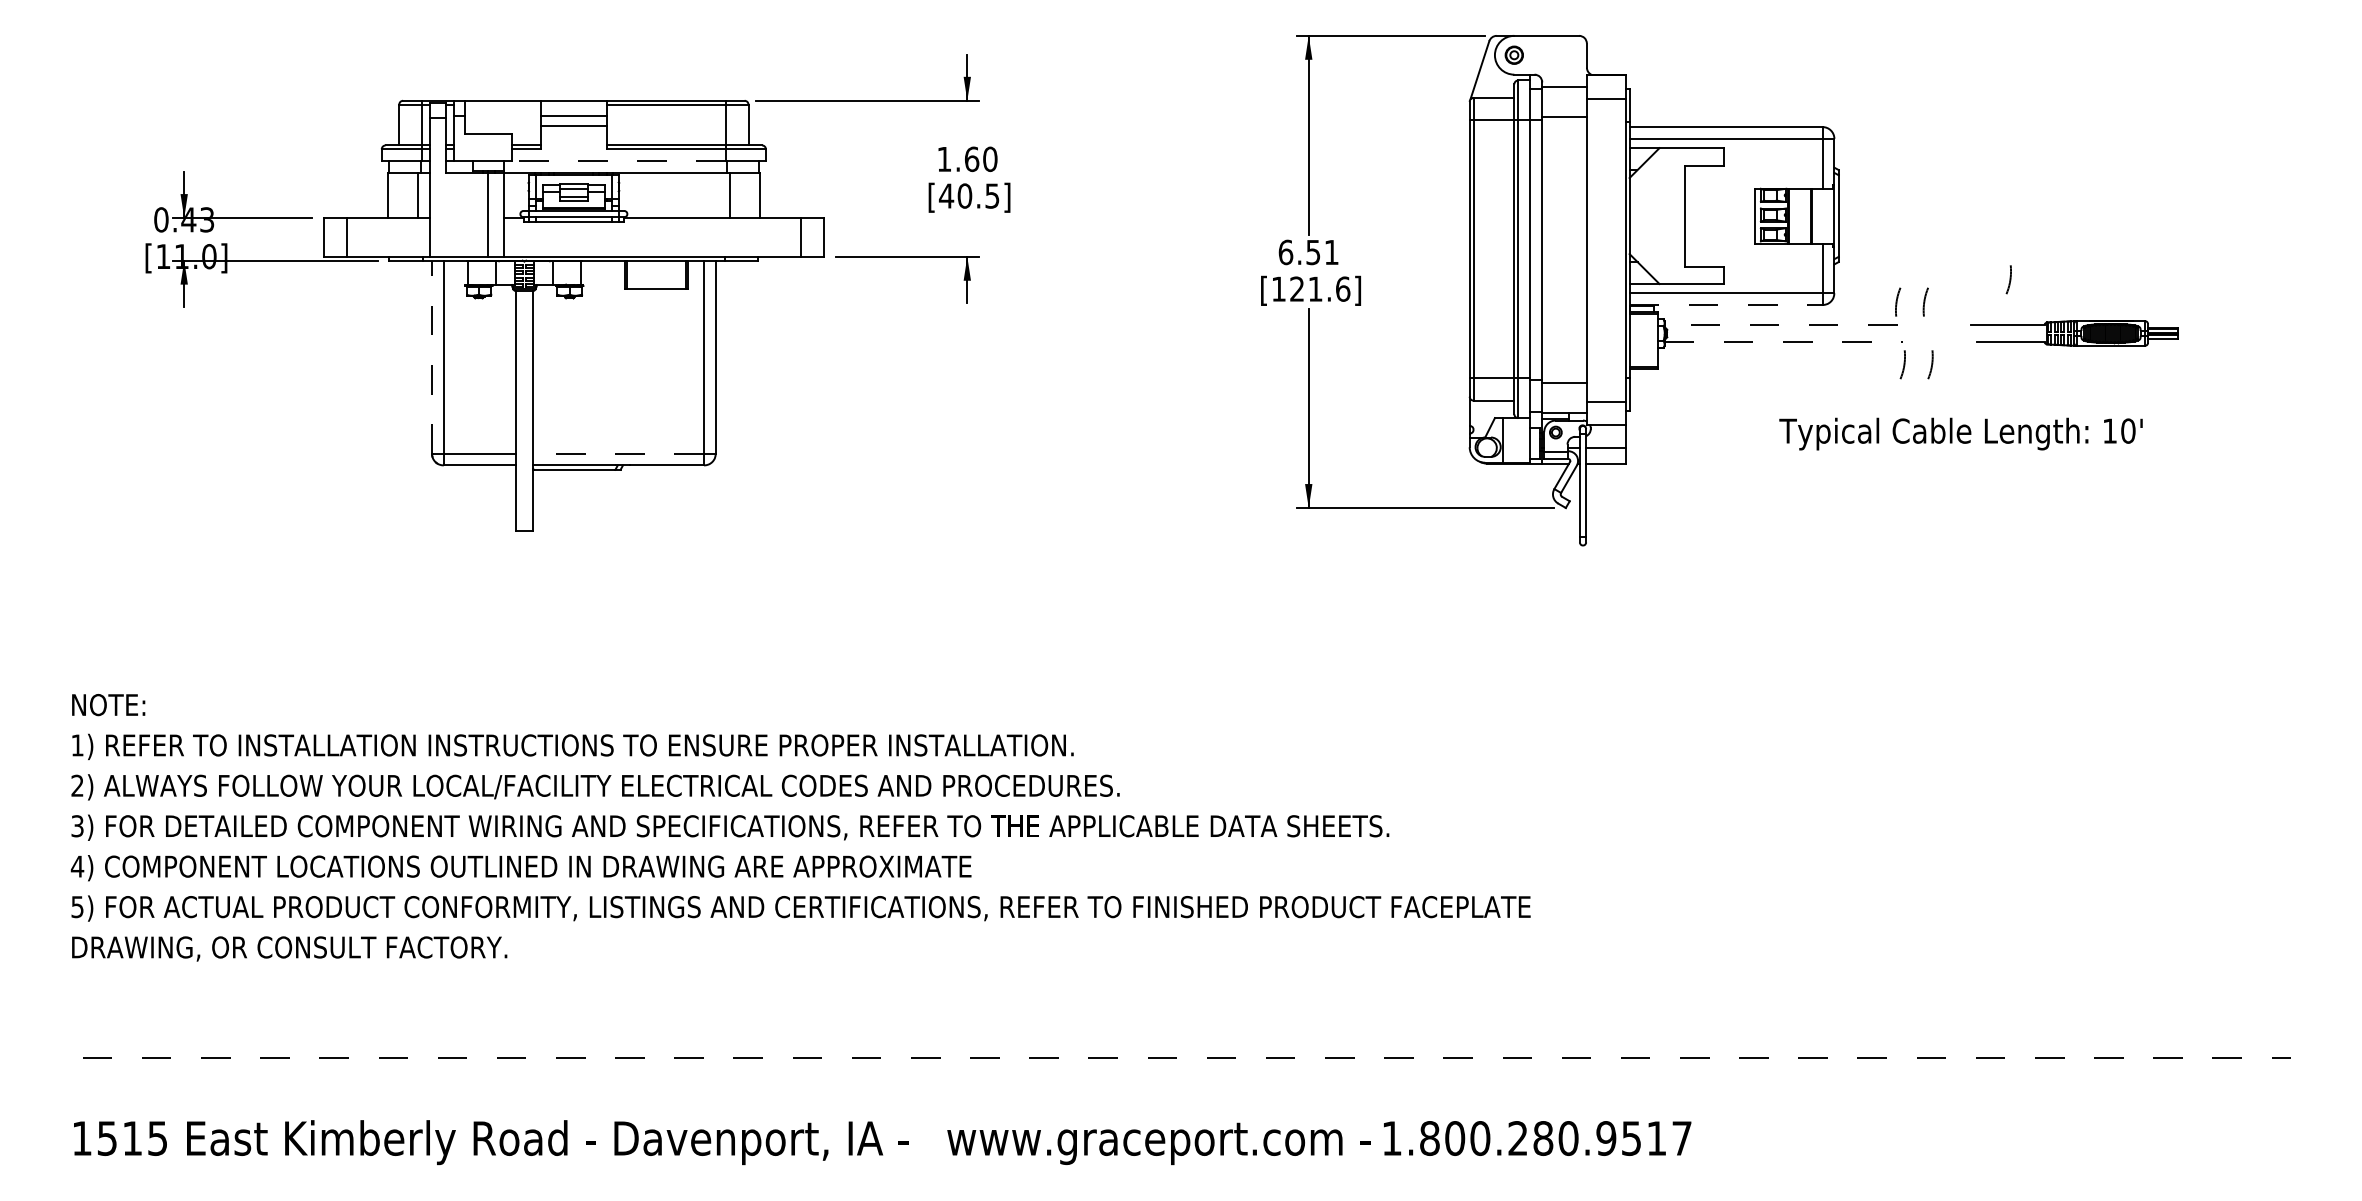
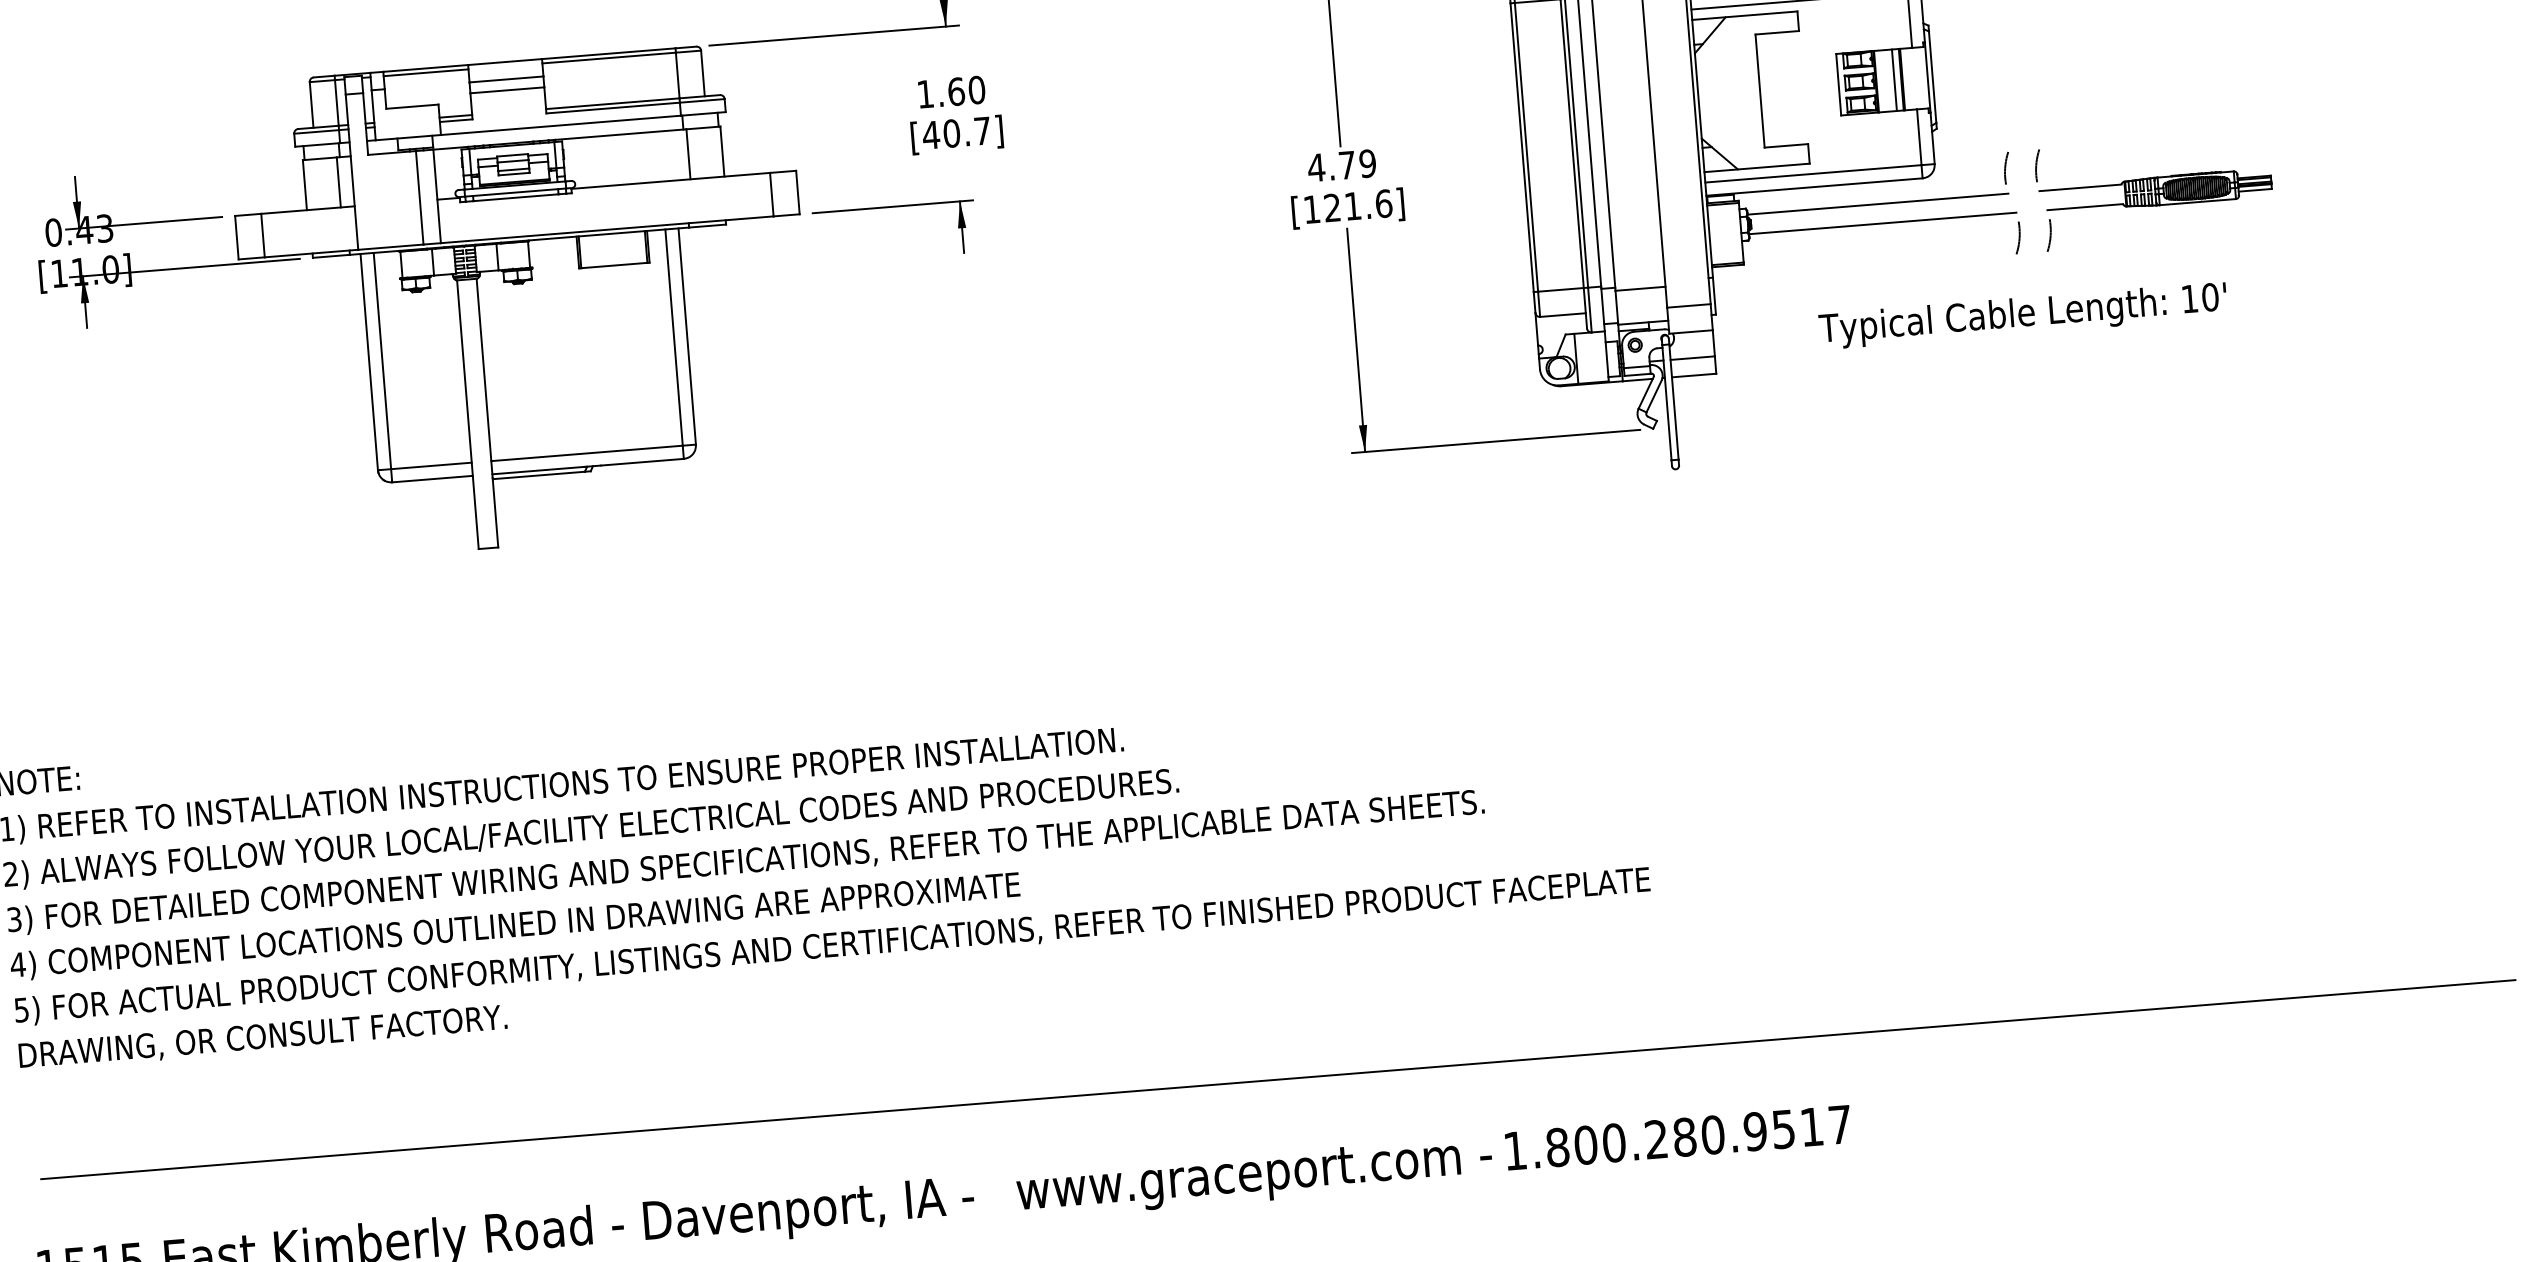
line: (502, 104) -> (425, 72), added
line: (618, 160) -> (560, 124), dashed -> solid
text: (992, 195) -> (982, 130), [40.5] -> [40.7]
line: (1804, 215) -> (1894, 79), added
text: (1308, 252) -> (1341, 165), 6.51 -> 4.79
arc: (2009, 279) -> (2129, 132), removed
line: (1726, 305) -> (1814, 187), dashed -> solid
line: (1780, 324) -> (1877, 203), dashed -> solid
part: (2074, 333) -> (2155, 191), moved
line: (1784, 342) -> (1883, 223), dashed -> solid
line: (431, 357) -> (368, 362), dashed -> solid
text: (1960, 433) -> (2022, 315), moved
line: (618, 453) -> (586, 453), dashed -> solid
line: (1187, 1058) -> (1278, 1079), dashed -> solid

